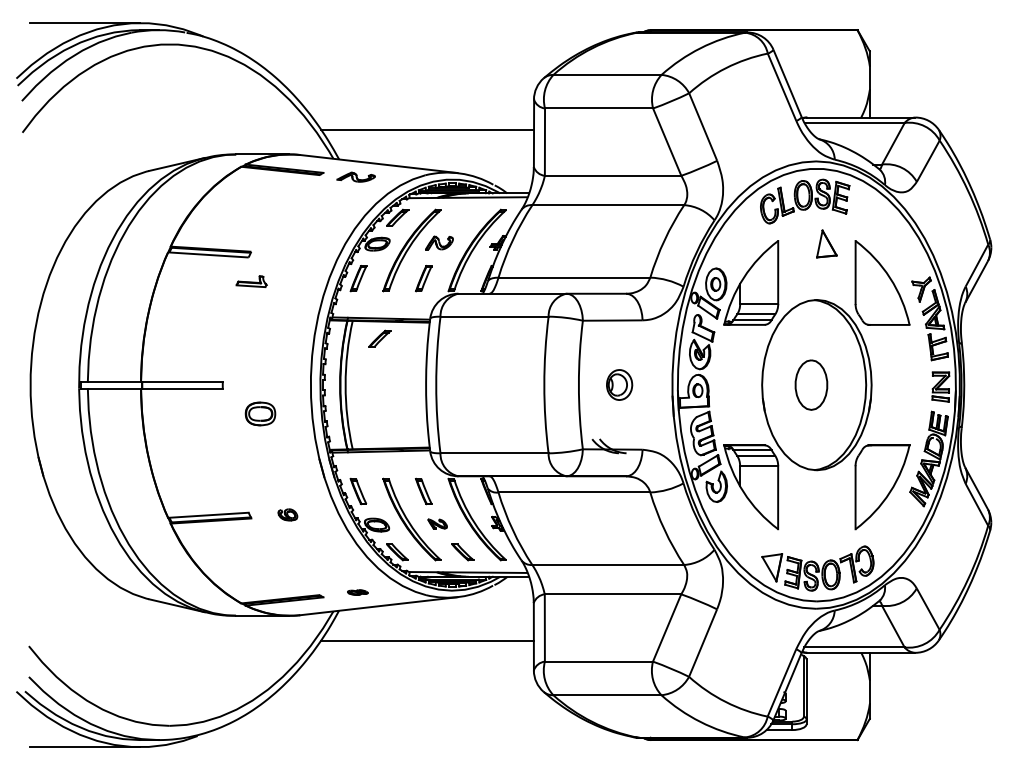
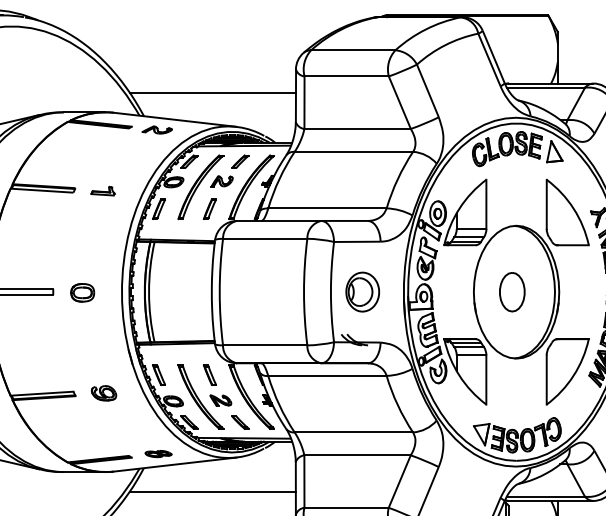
part: (826, 243) -> (554, 151), moved
part: (251, 281) -> (102, 191), moved
part: (379, 338) -> (240, 161), moved
part: (619, 384) -> (362, 291), size x1.67
part: (260, 413) -> (82, 292), moved
part: (287, 514) -> (103, 393), size x1.67
part: (437, 523) -> (220, 400), size x1.43
part: (357, 592) -> (158, 453), size x1.67

